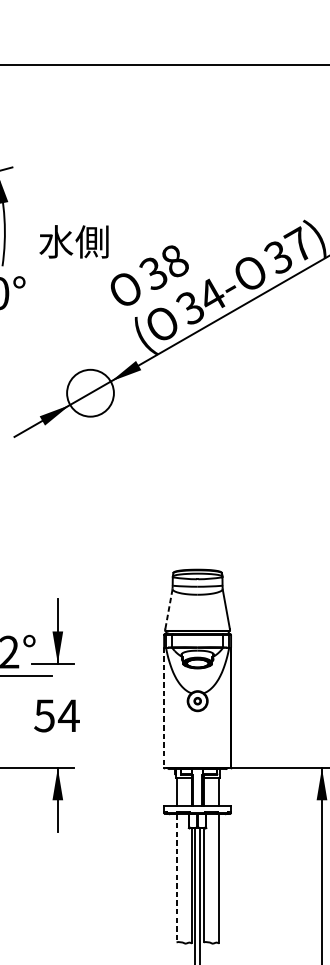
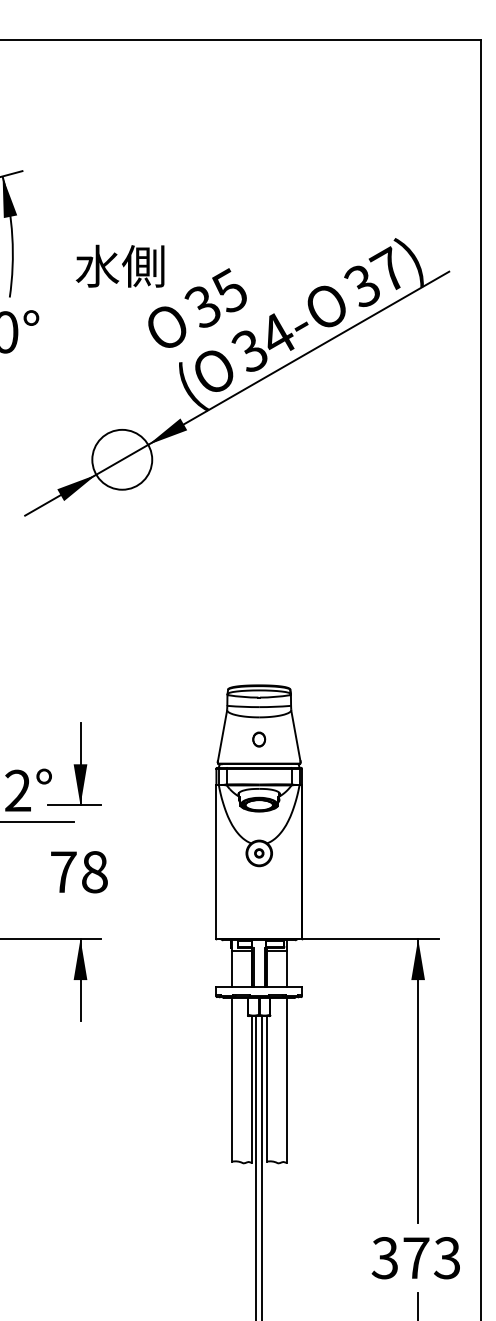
text: (73, 241) -> (119, 265), moved
text: (175, 260) -> (230, 290), 38 -> 35
line: (168, 609) -> (222, 736), dashed -> solid
part: (197, 612) -> (259, 739), added
line: (164, 708) -> (216, 862), dashed -> solid
text: (57, 716) -> (79, 872), 54 -> 78
line: (176, 878) -> (232, 1079), dashed -> solid

